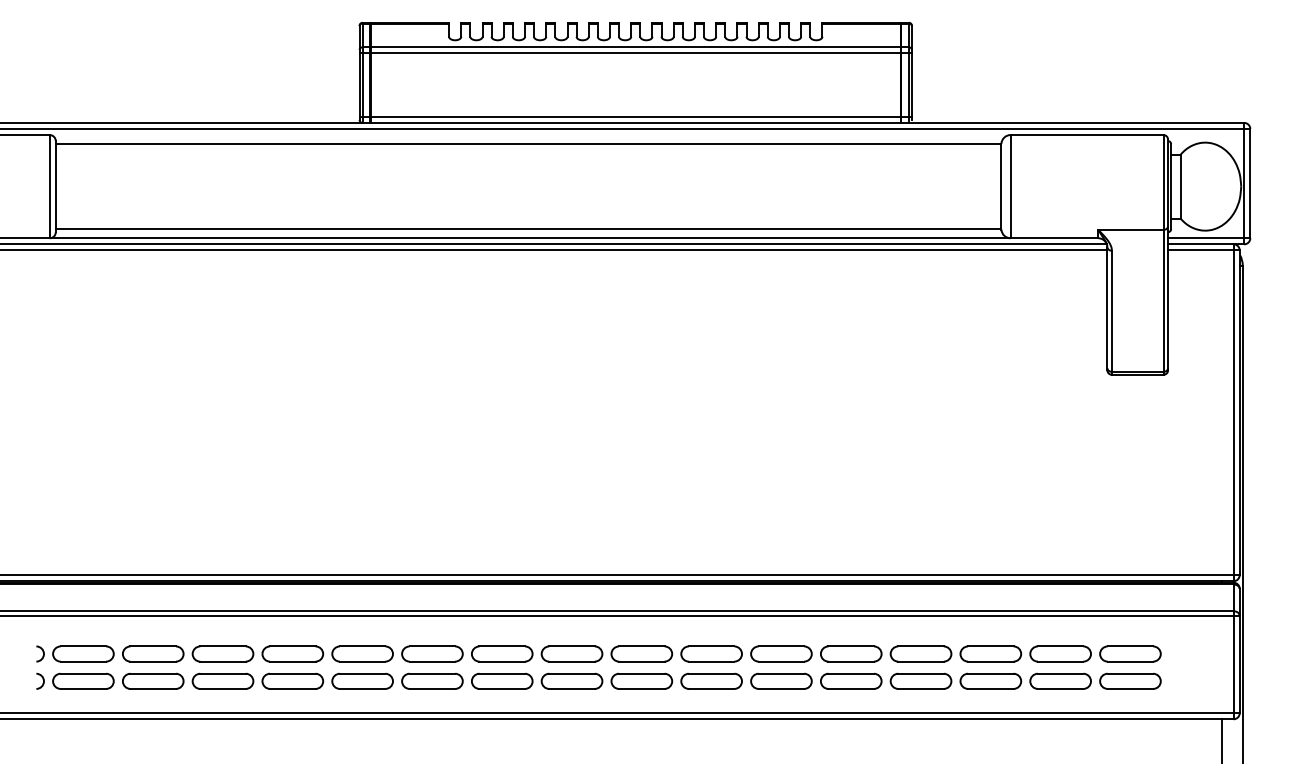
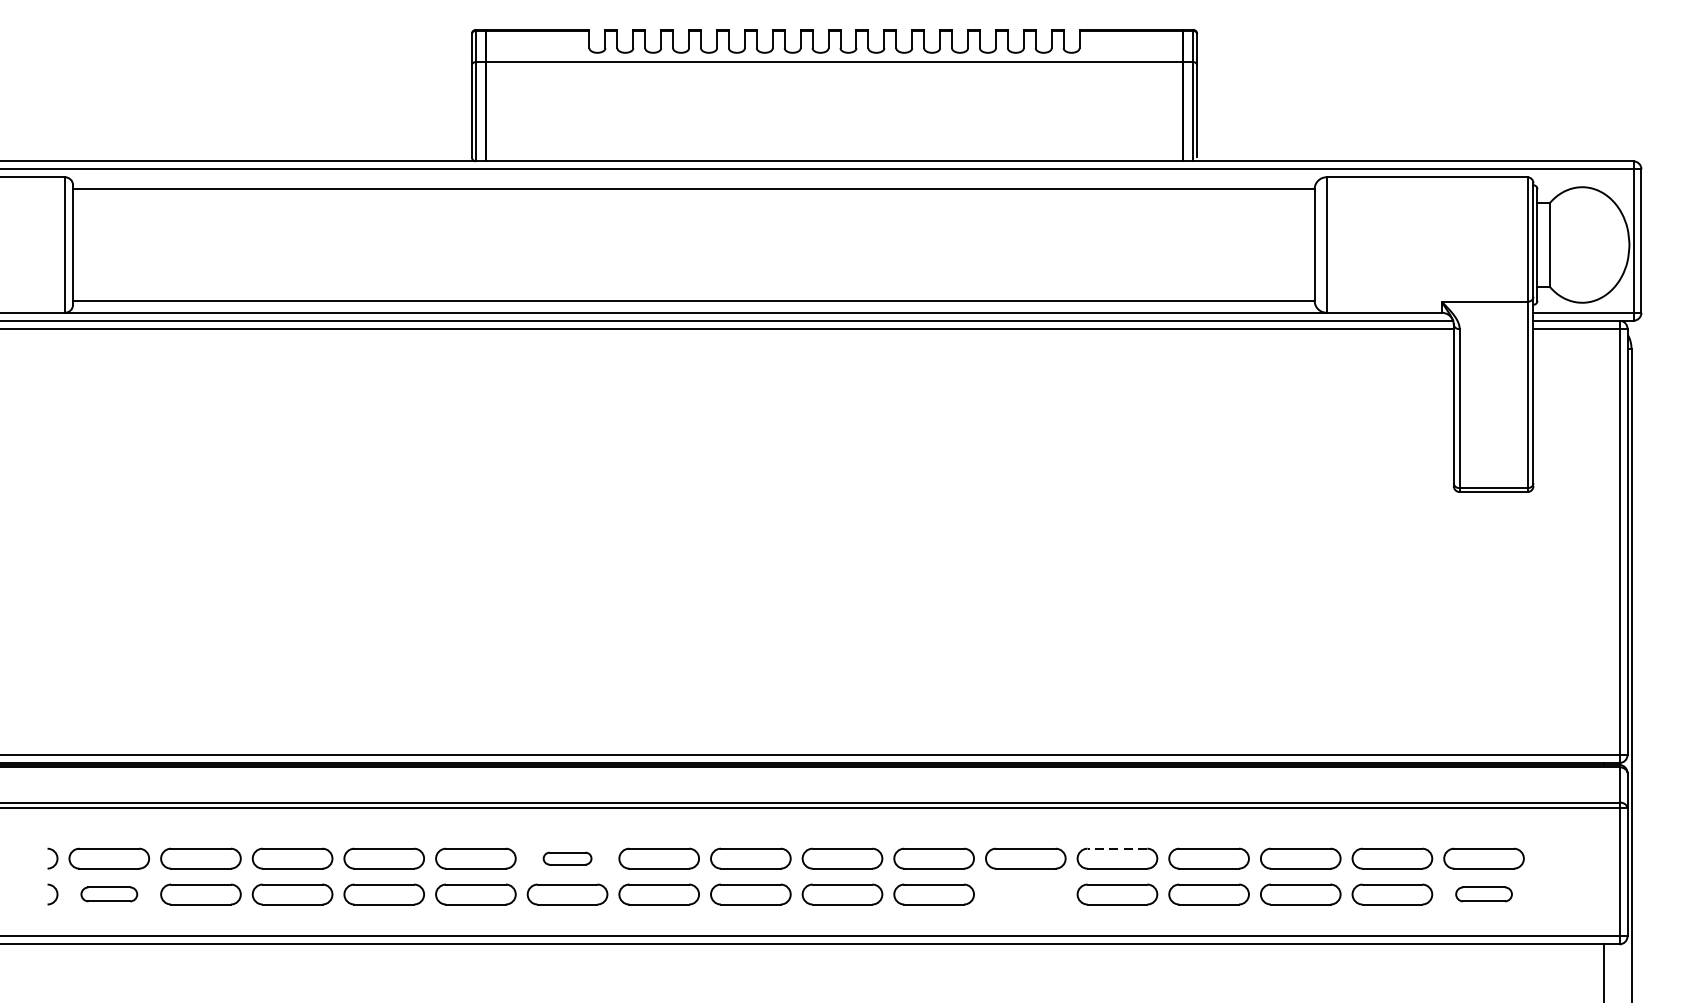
line: (635, 52) -> (834, 68), removed
line: (635, 116) -> (834, 152), removed
line: (851, 646) -> (1117, 848), solid -> dashed
part: (432, 653) -> (567, 857), size x0.6
part: (83, 680) -> (109, 893), size x0.7
part: (781, 680) -> (1025, 893), removed
part: (1130, 680) -> (1484, 893), size x0.7

